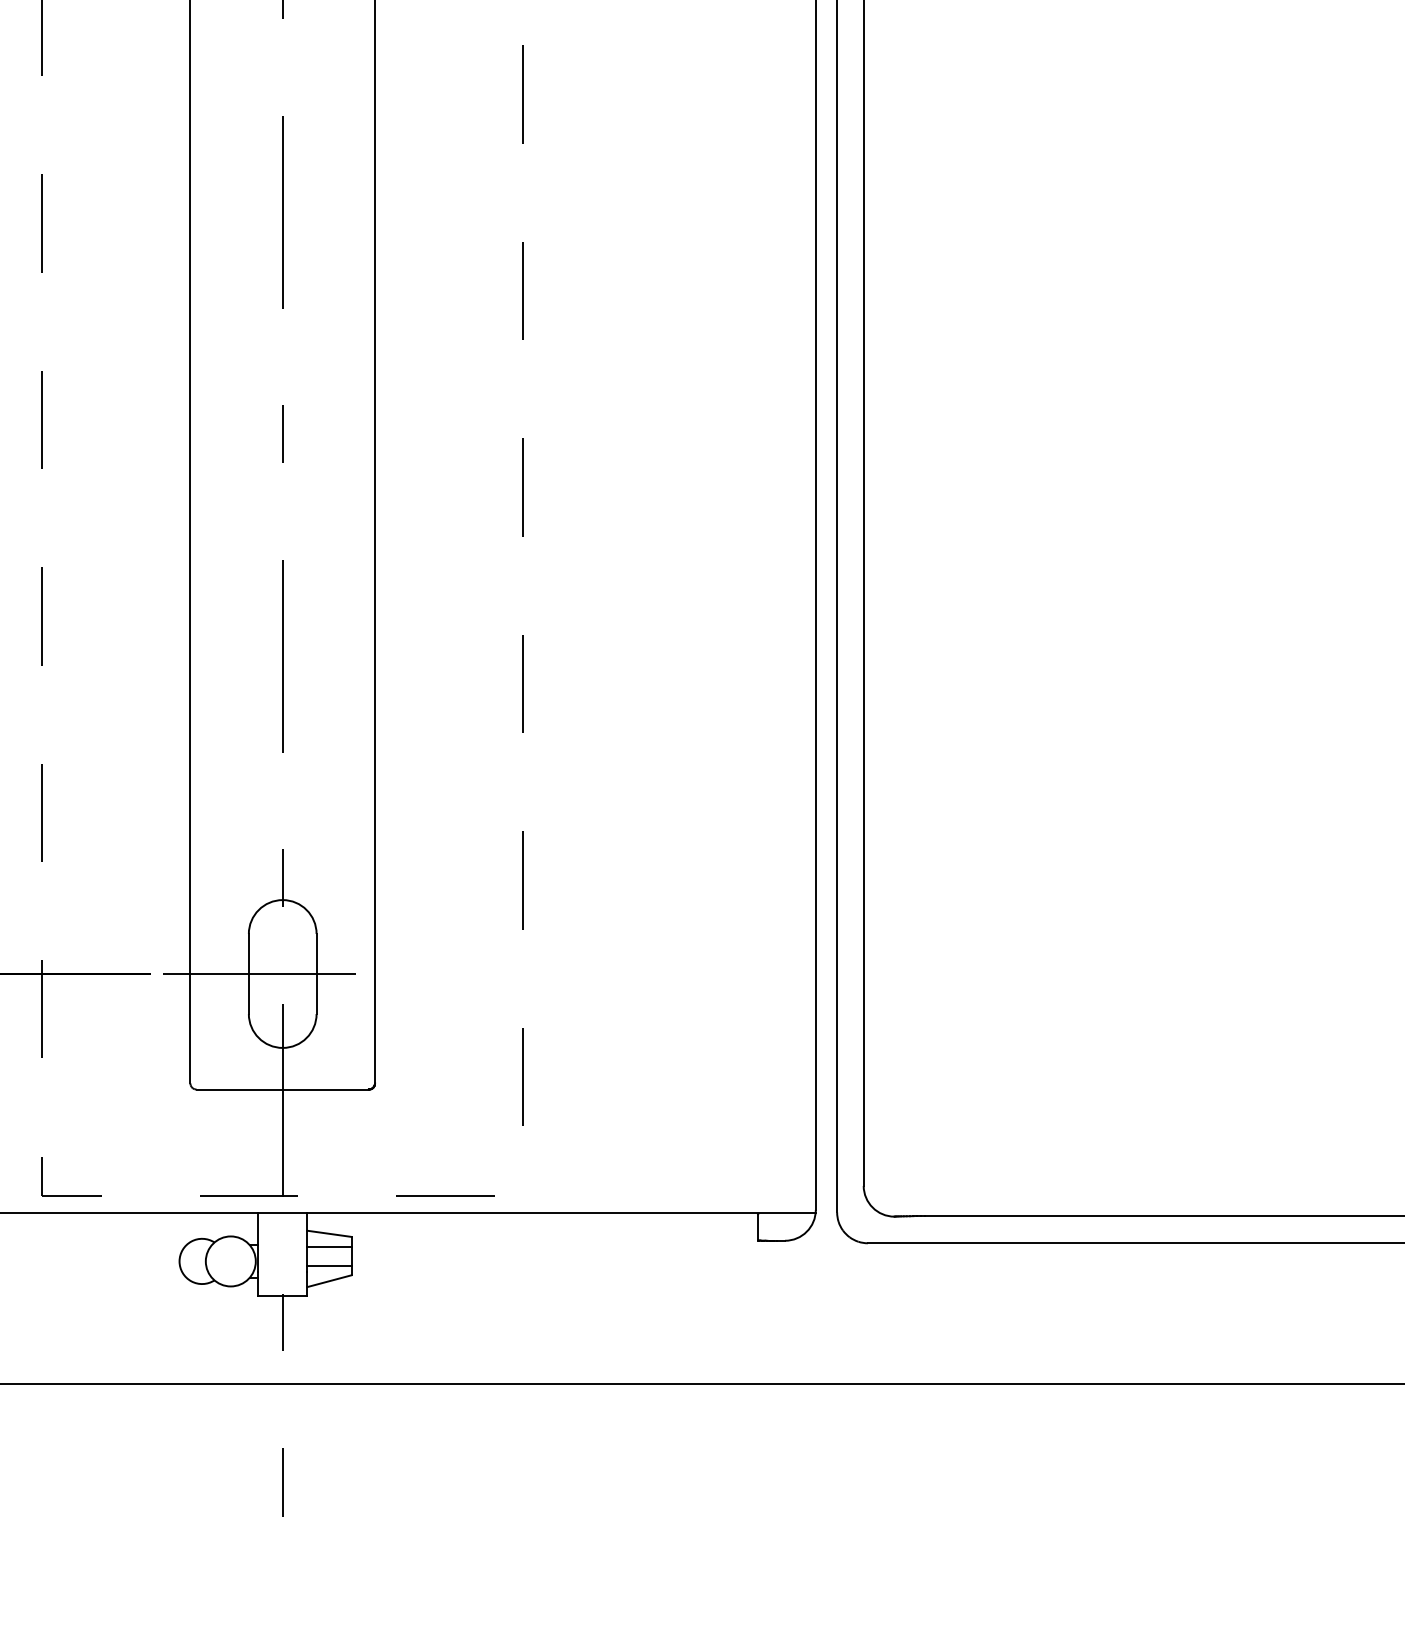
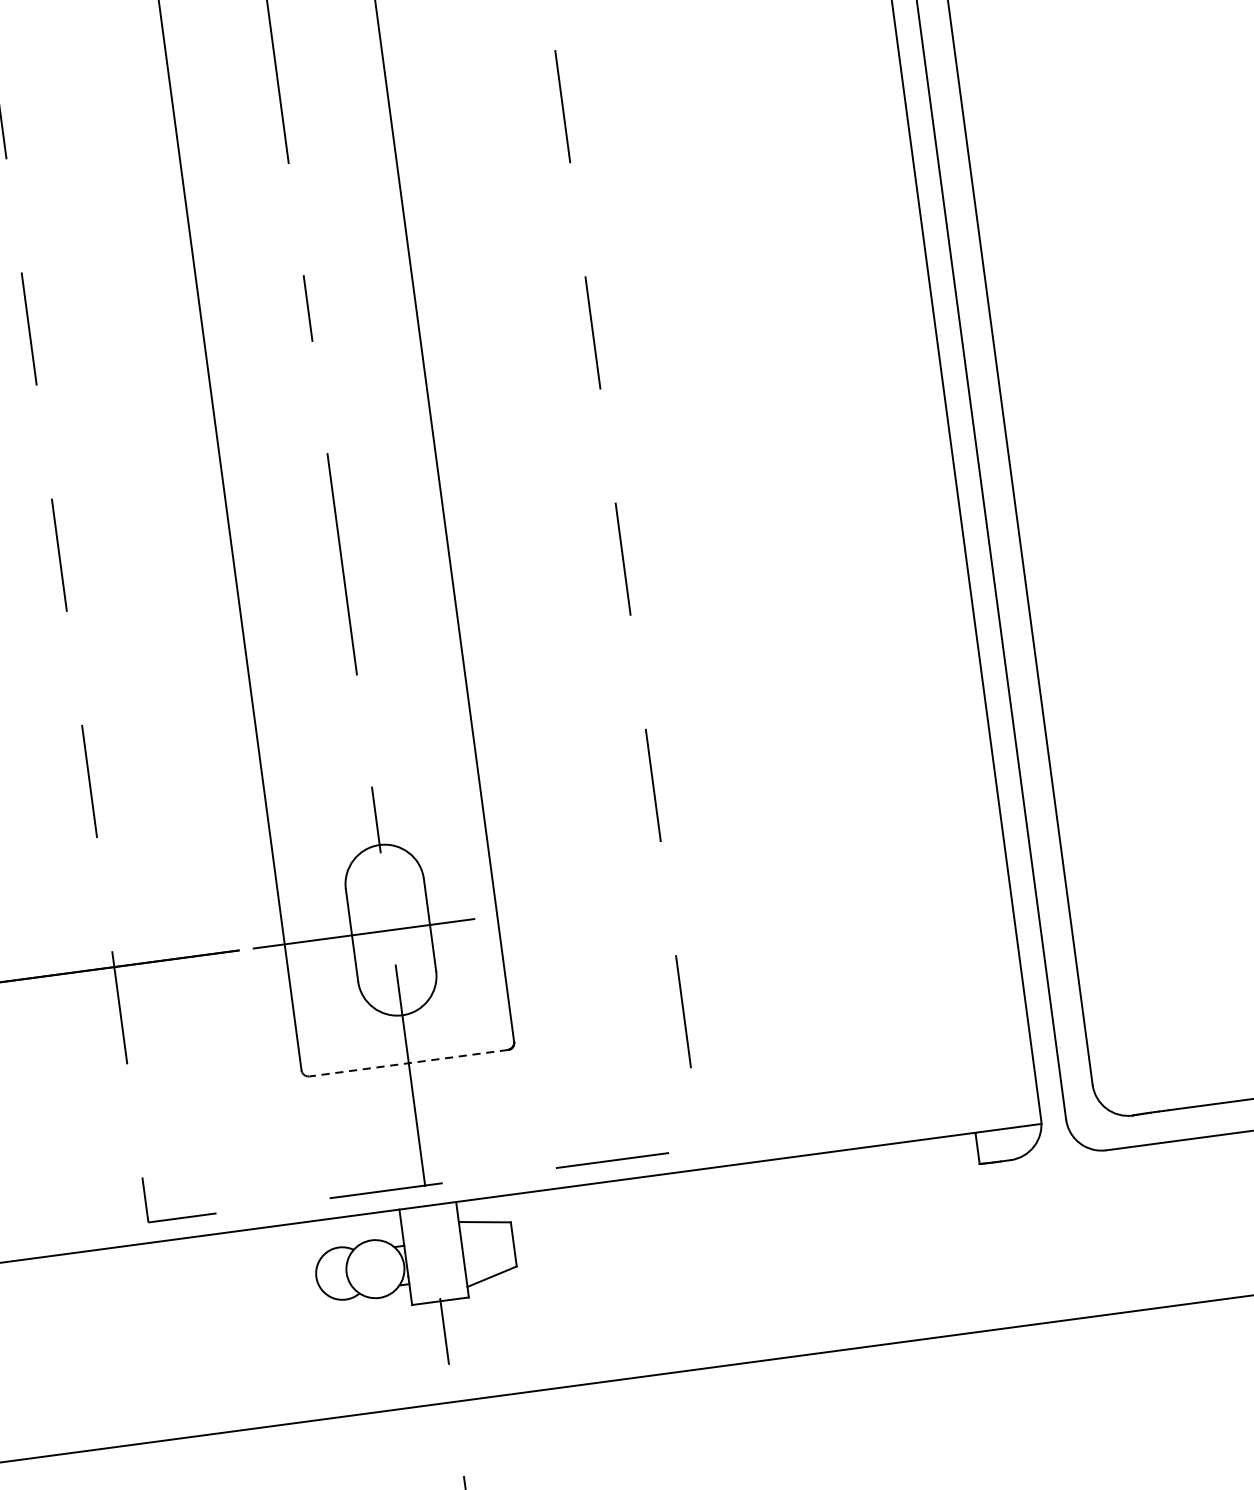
line: (282, 1089) -> (408, 1063), solid -> dashed
line: (329, 1246) -> (486, 1236), removed
line: (329, 1265) -> (489, 1258), removed

